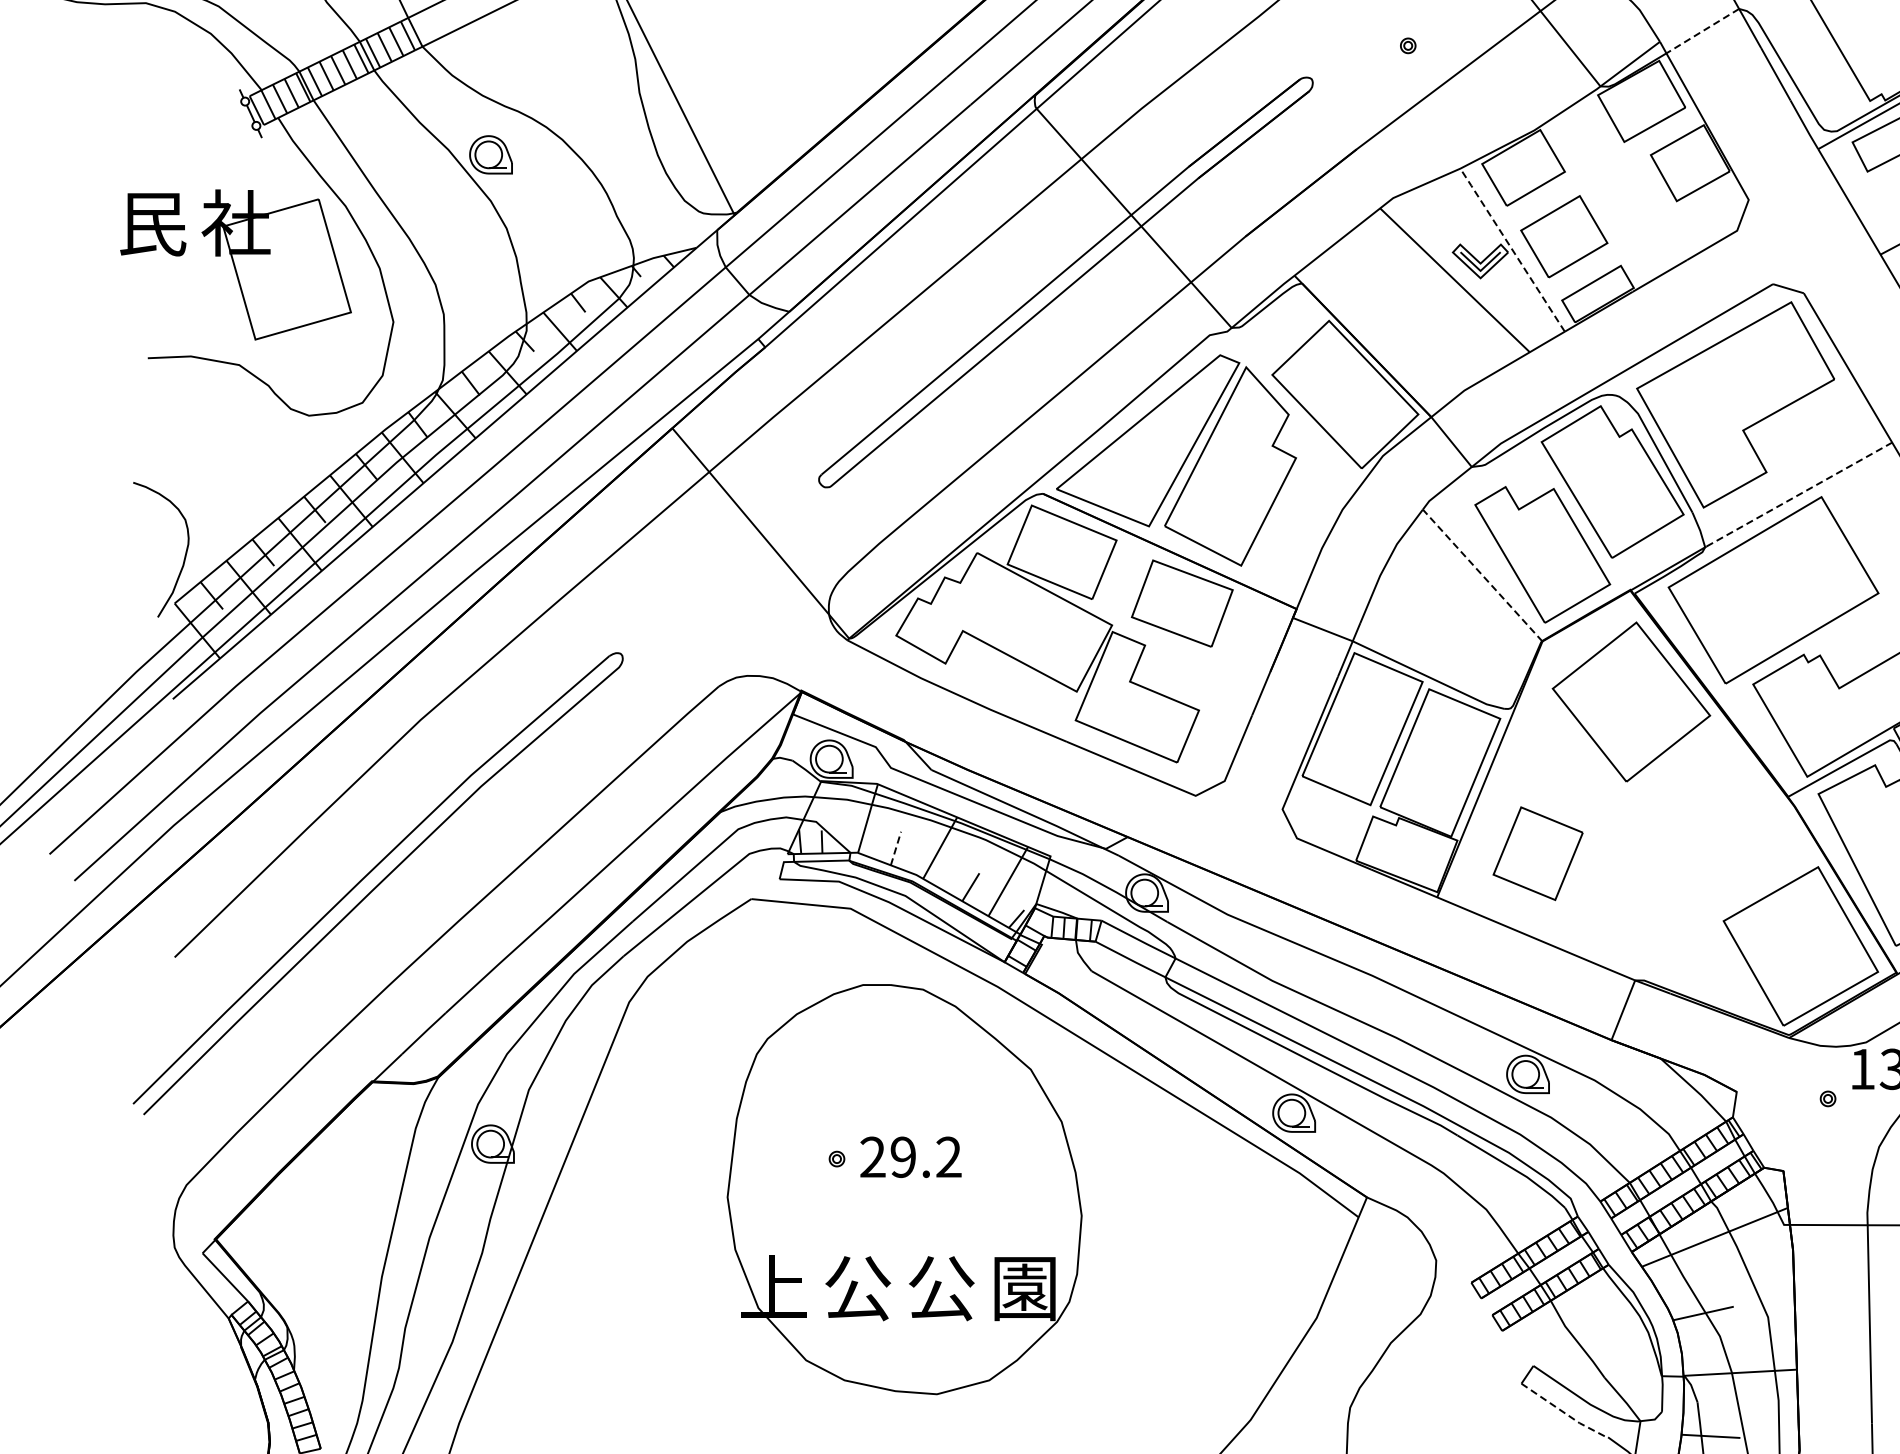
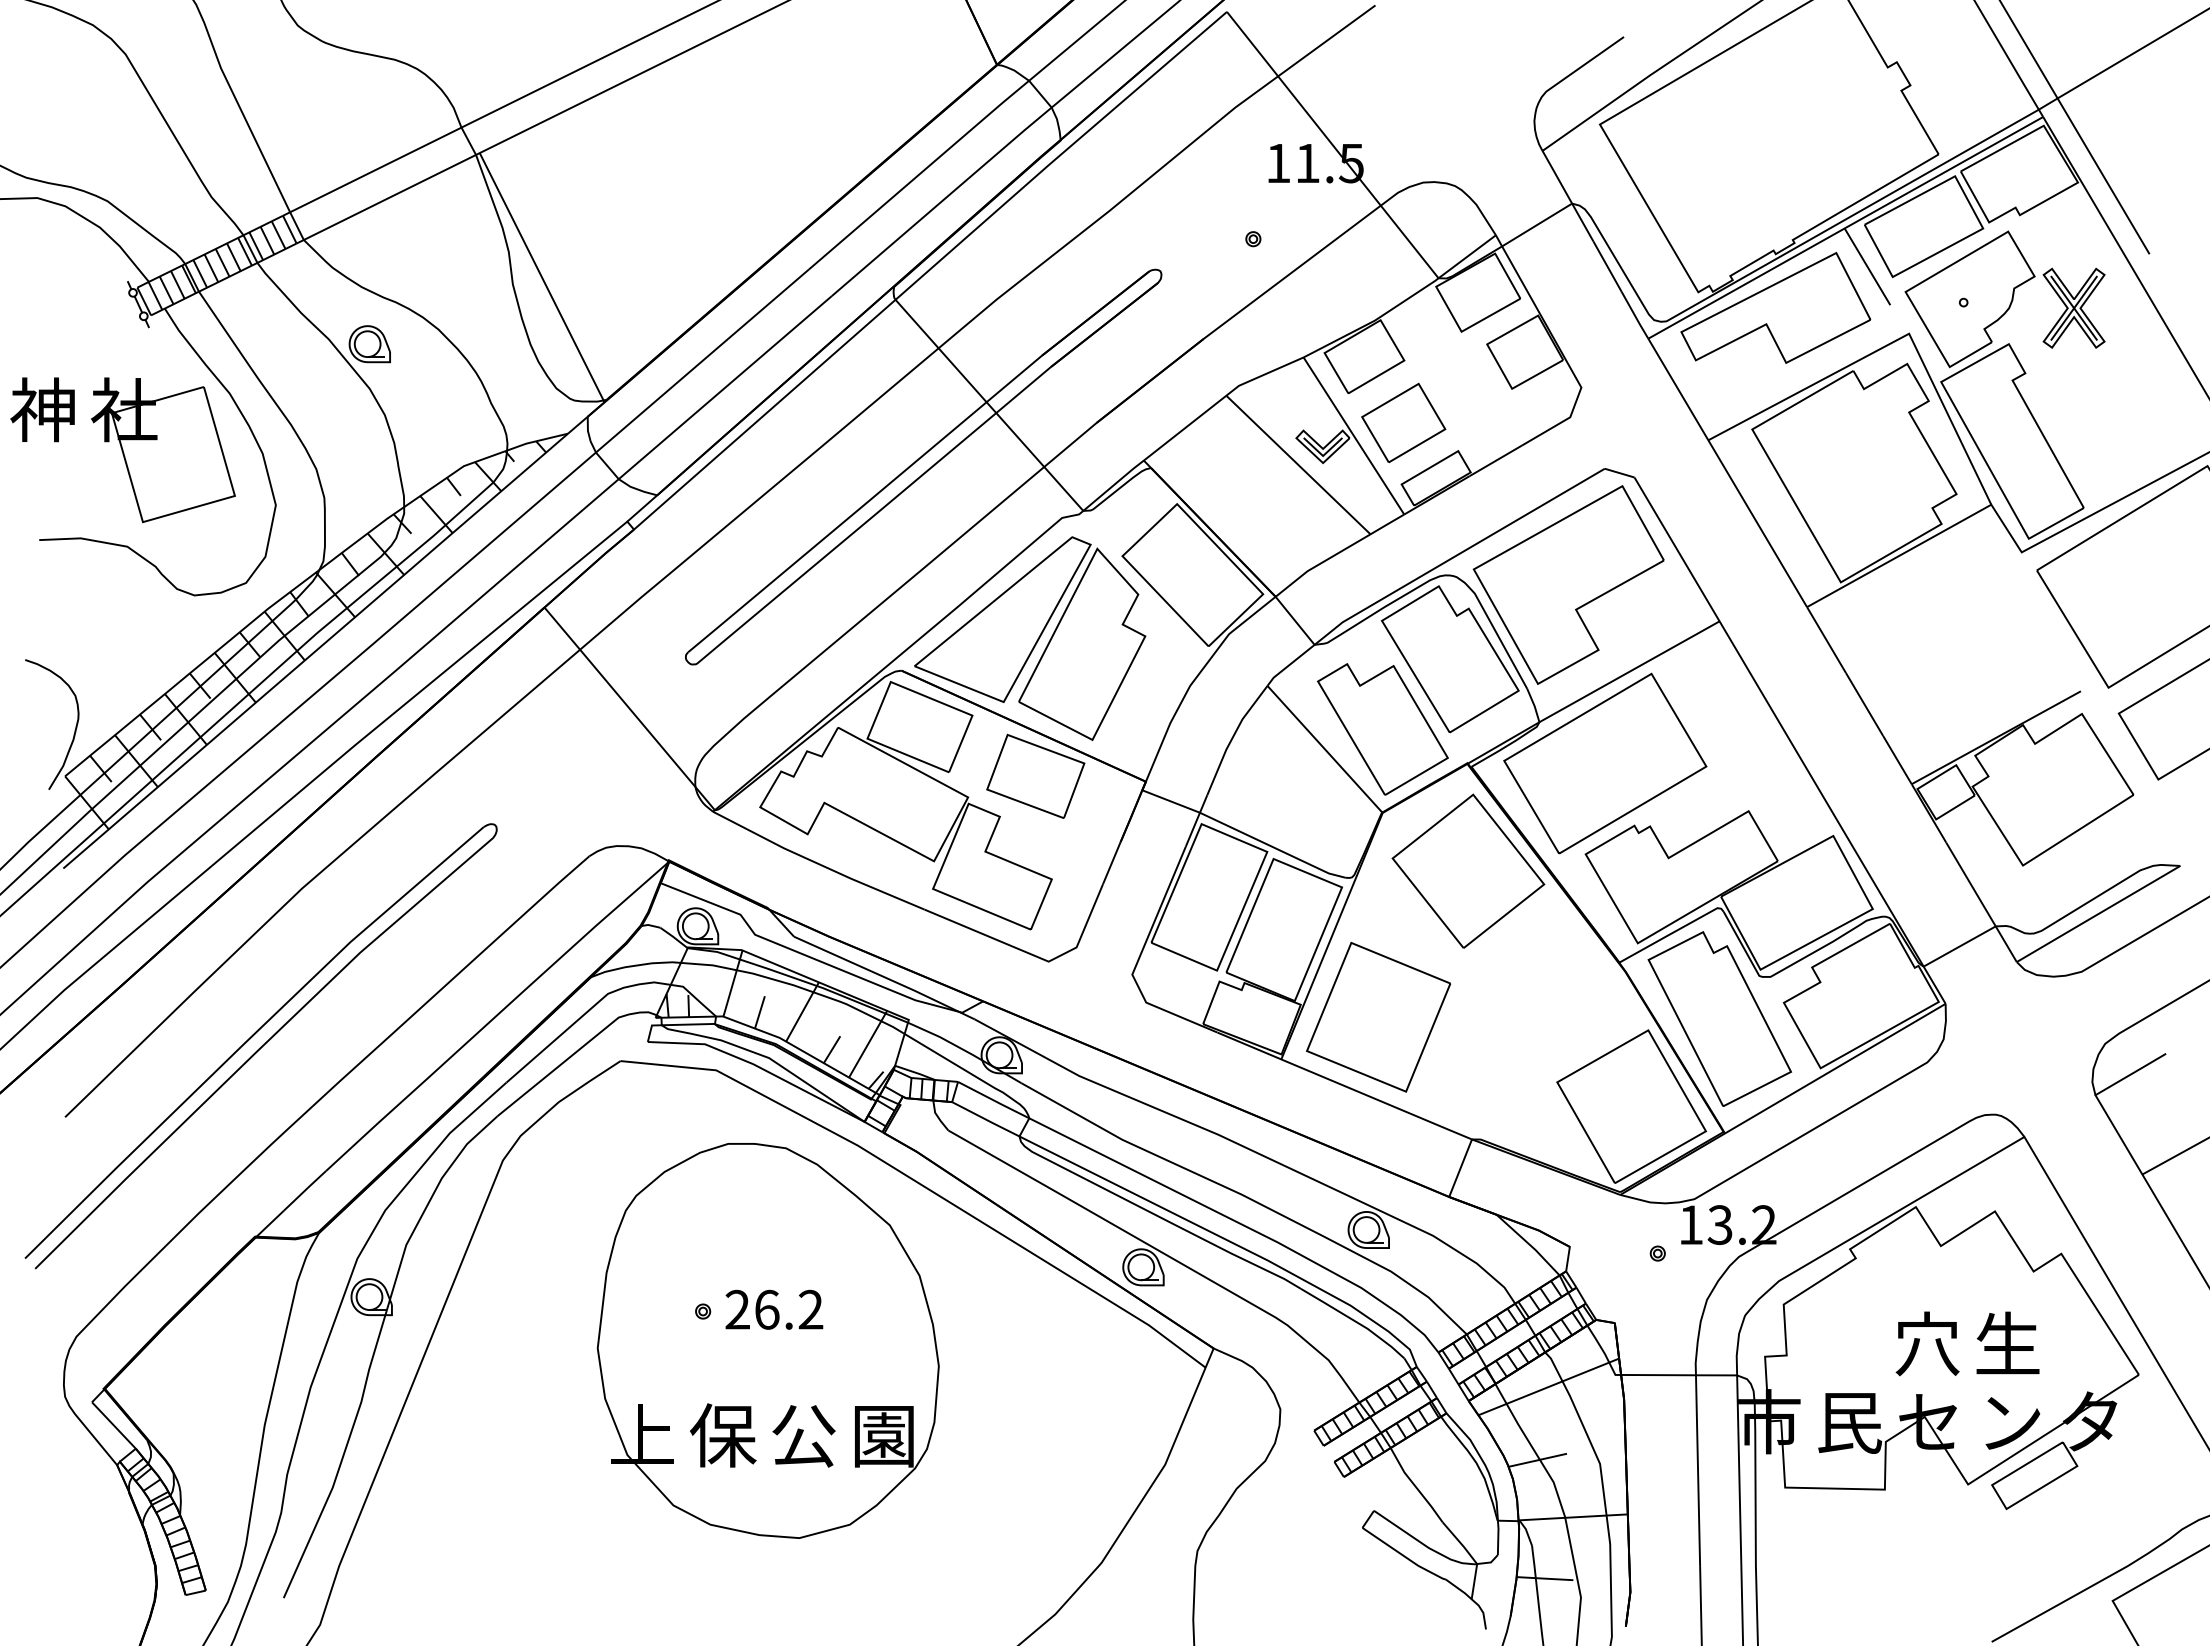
line: (1702, 31) -> (1536, 225), dashed -> solid
text: (152, 222) -> (43, 409), 民 -> 神
line: (1512, 249) -> (1353, 435), dashed -> solid
line: (1799, 494) -> (1630, 671), dashed -> solid
line: (1483, 575) -> (1325, 749), dashed -> solid
line: (895, 848) -> (759, 1012), dashed -> solid
part: (1538, 853) -> (1378, 1017), size x1.67
text: (903, 1156) -> (767, 1309), 29.2 -> 26.2
text: (858, 1287) -> (723, 1435), 公 -> 保
line: (1565, 1413) -> (1404, 1556), dashed -> solid

